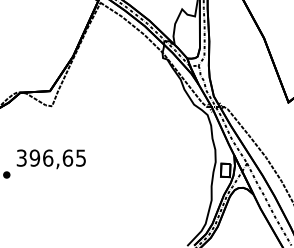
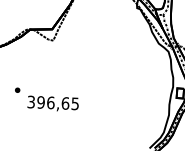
text: (50, 159) -> (52, 103), moved

